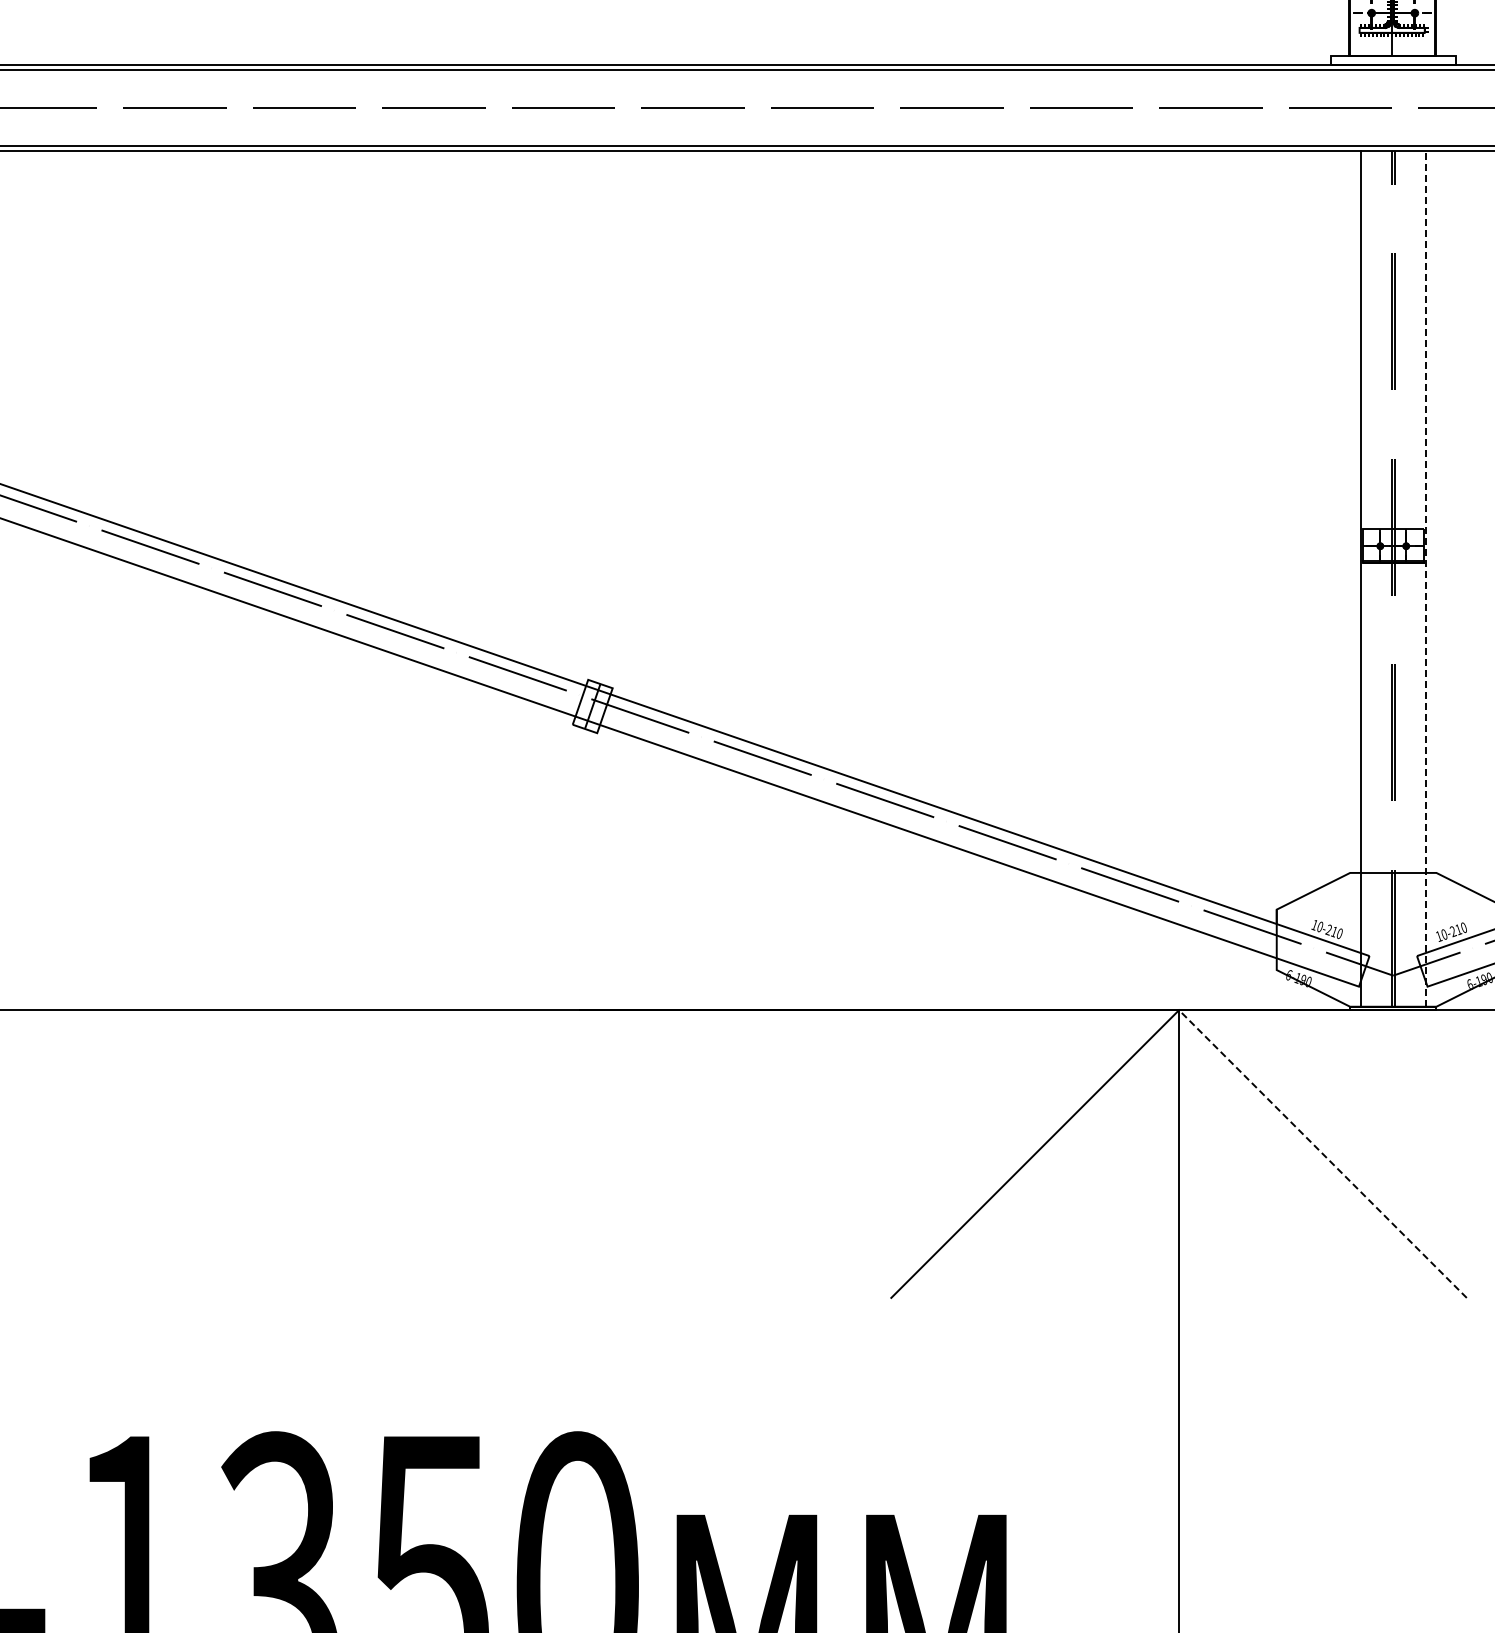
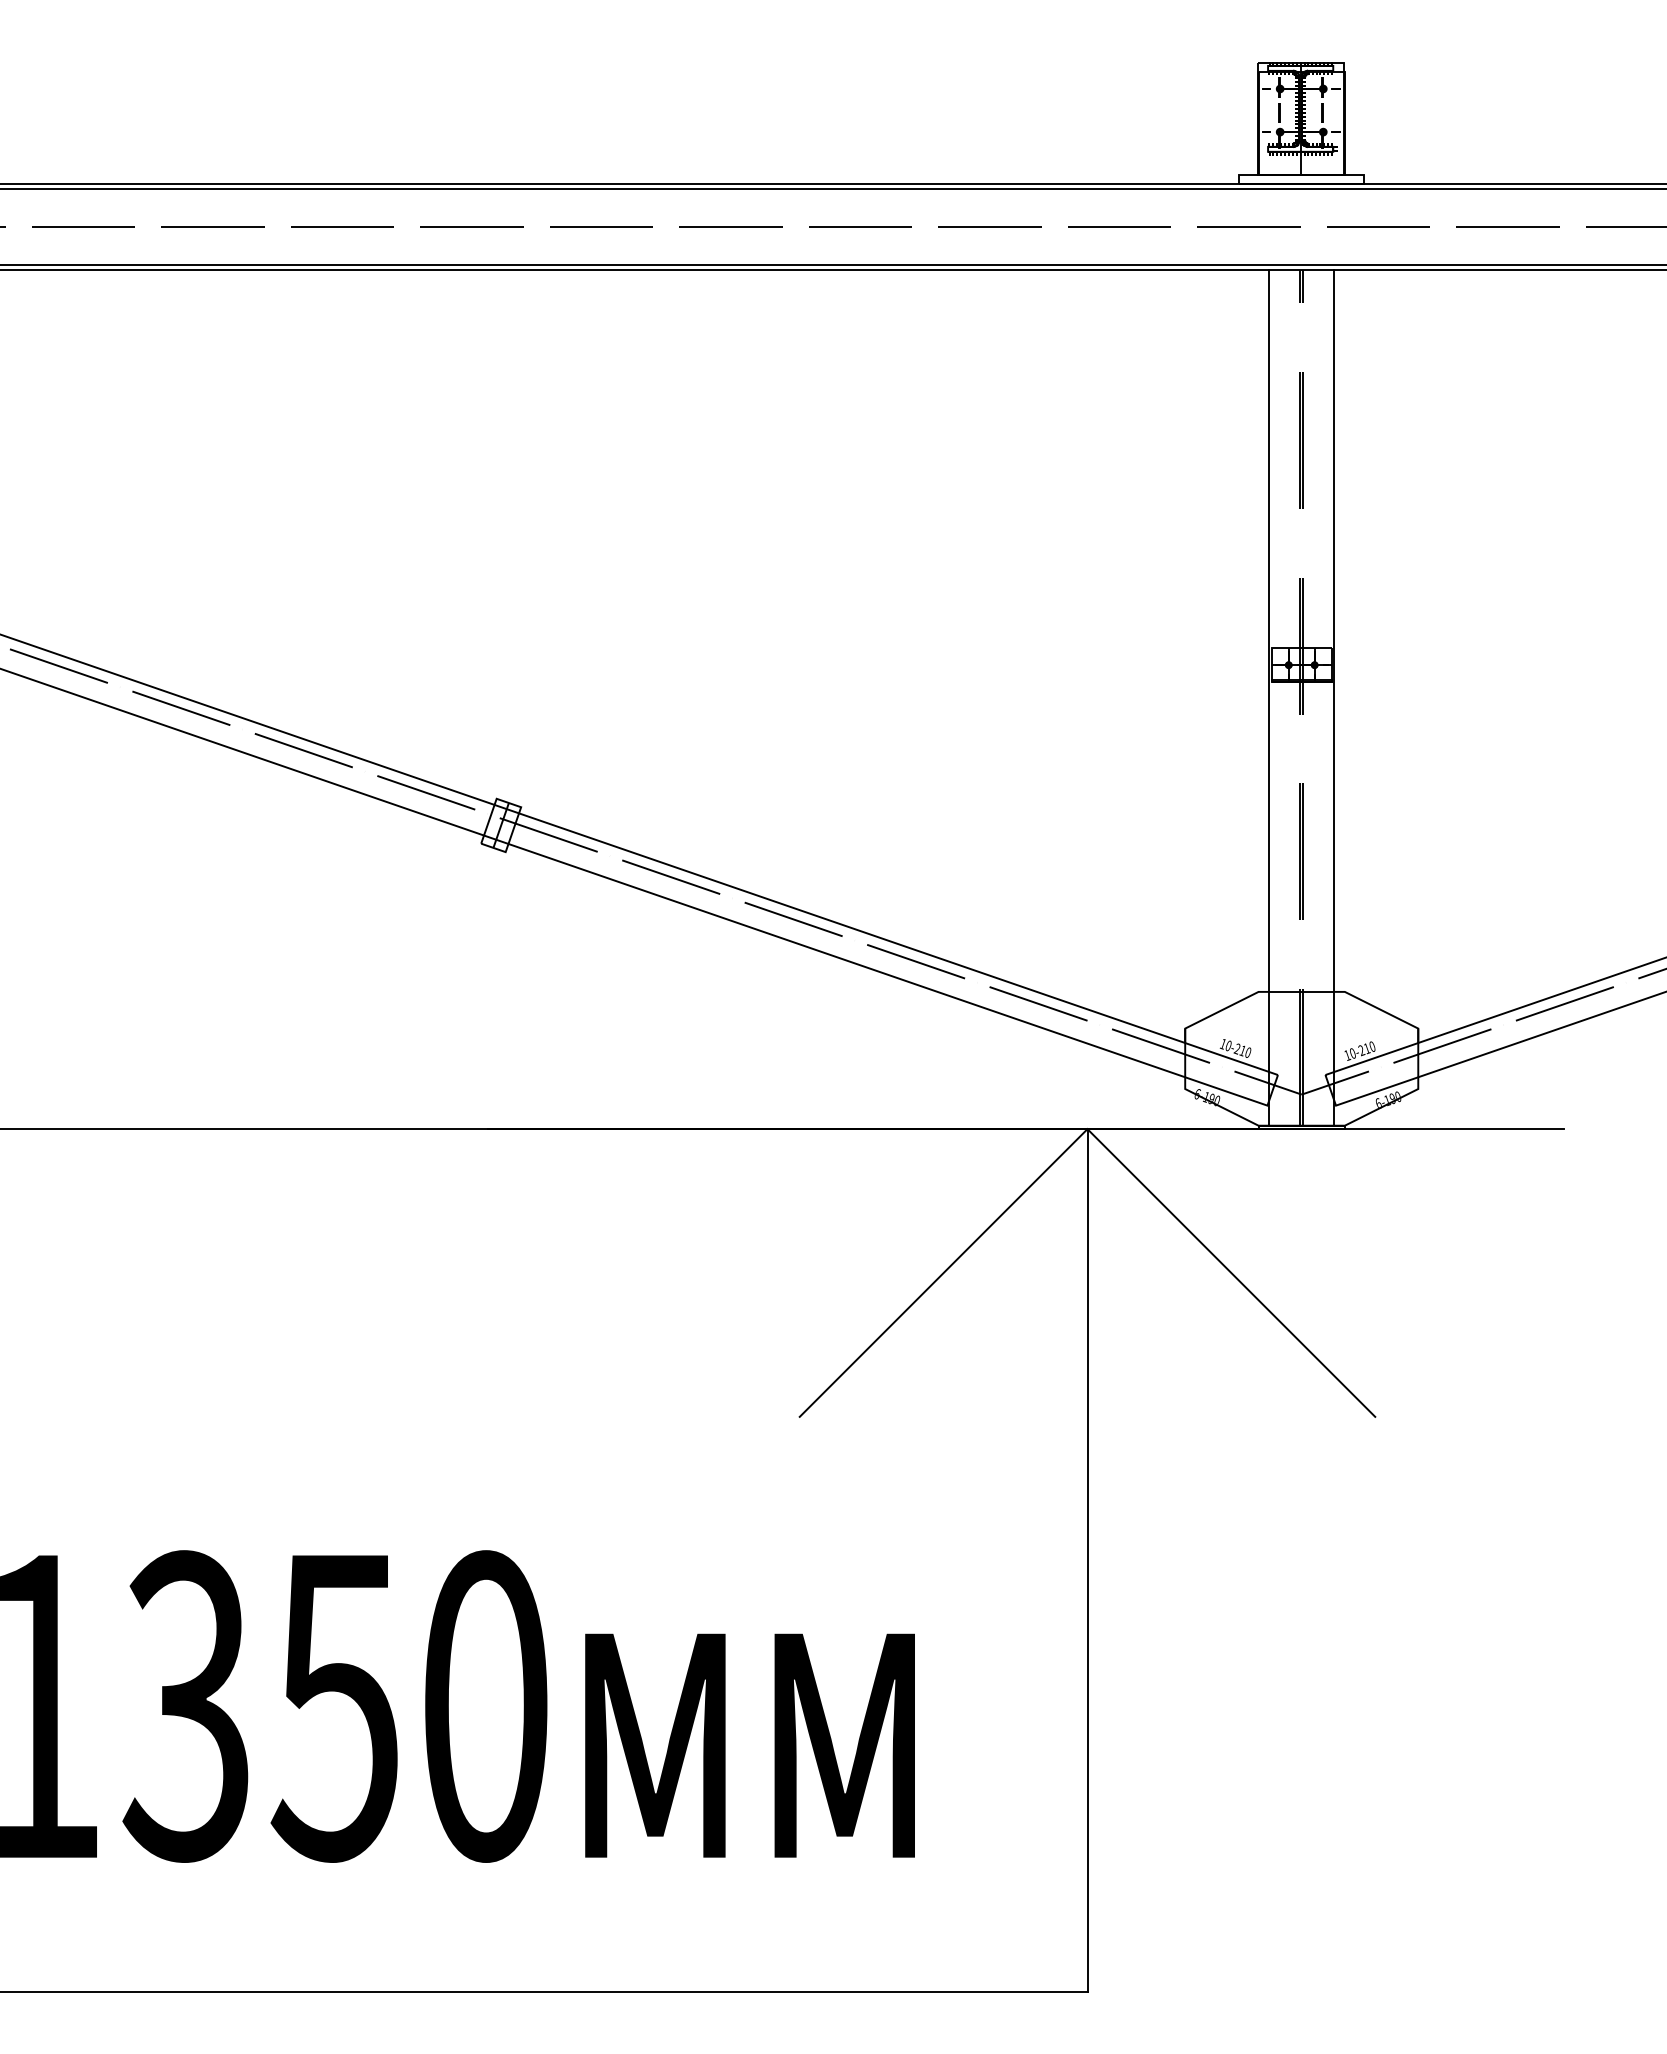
line: (1426, 578) -> (1334, 697), dashed -> solid
line: (1323, 1153) -> (1231, 1272), dashed -> solid

